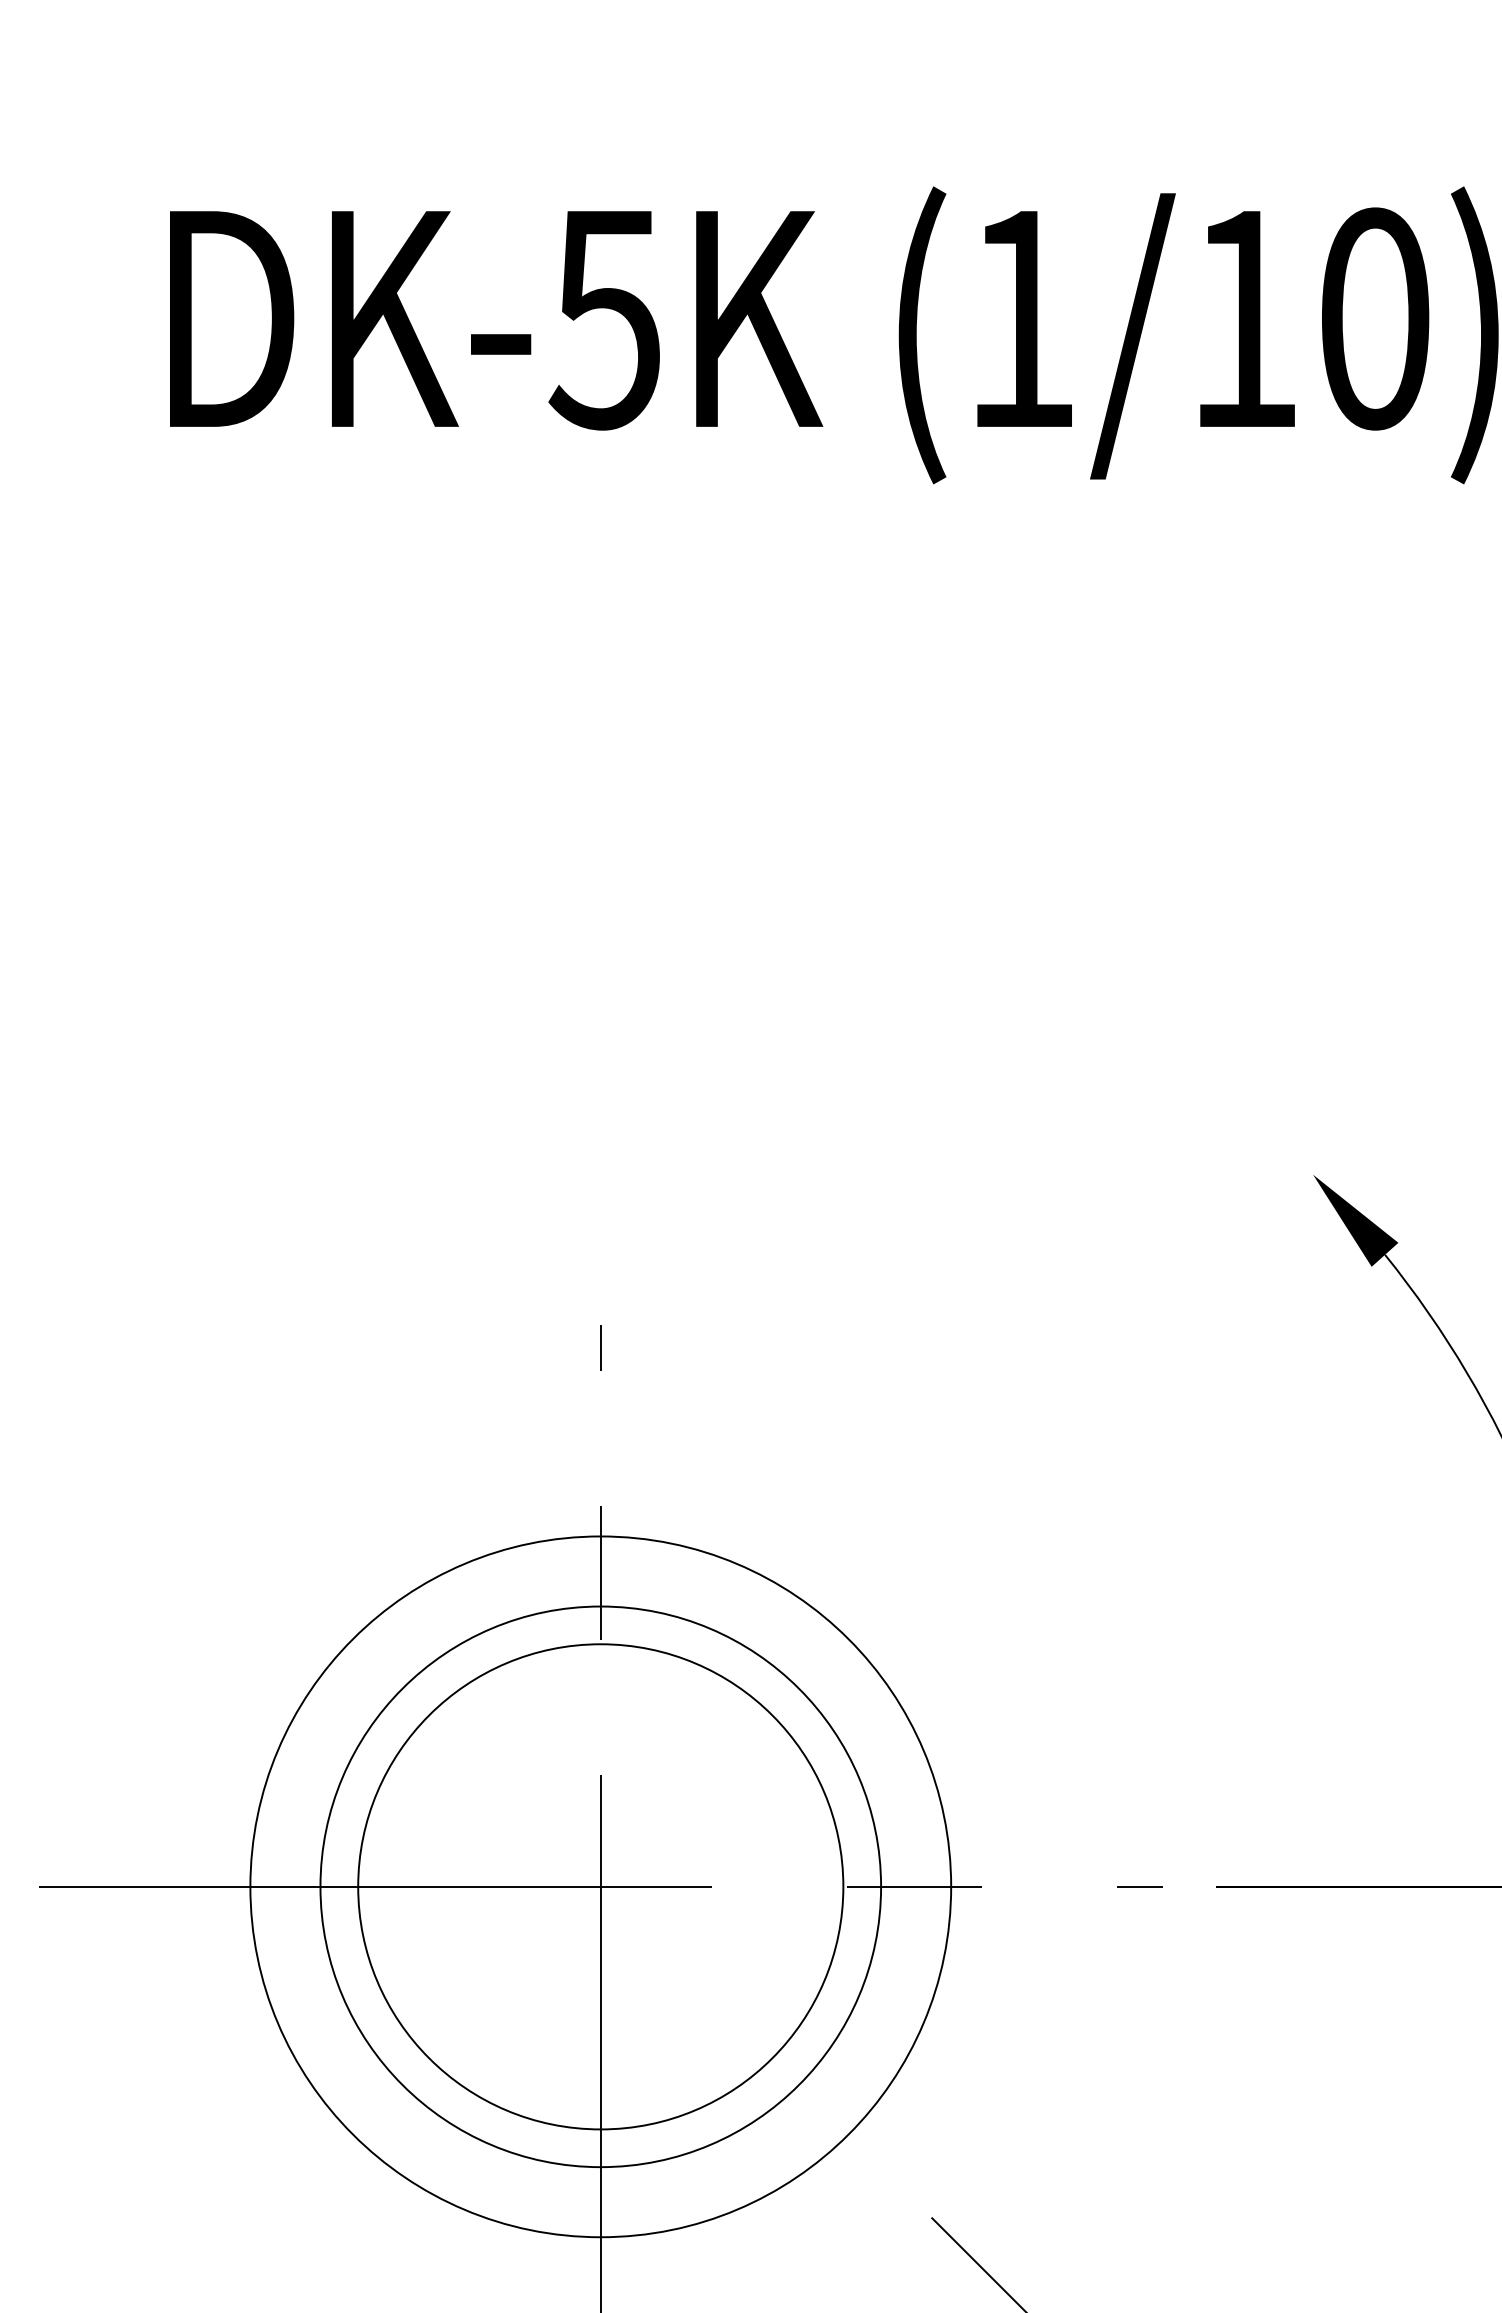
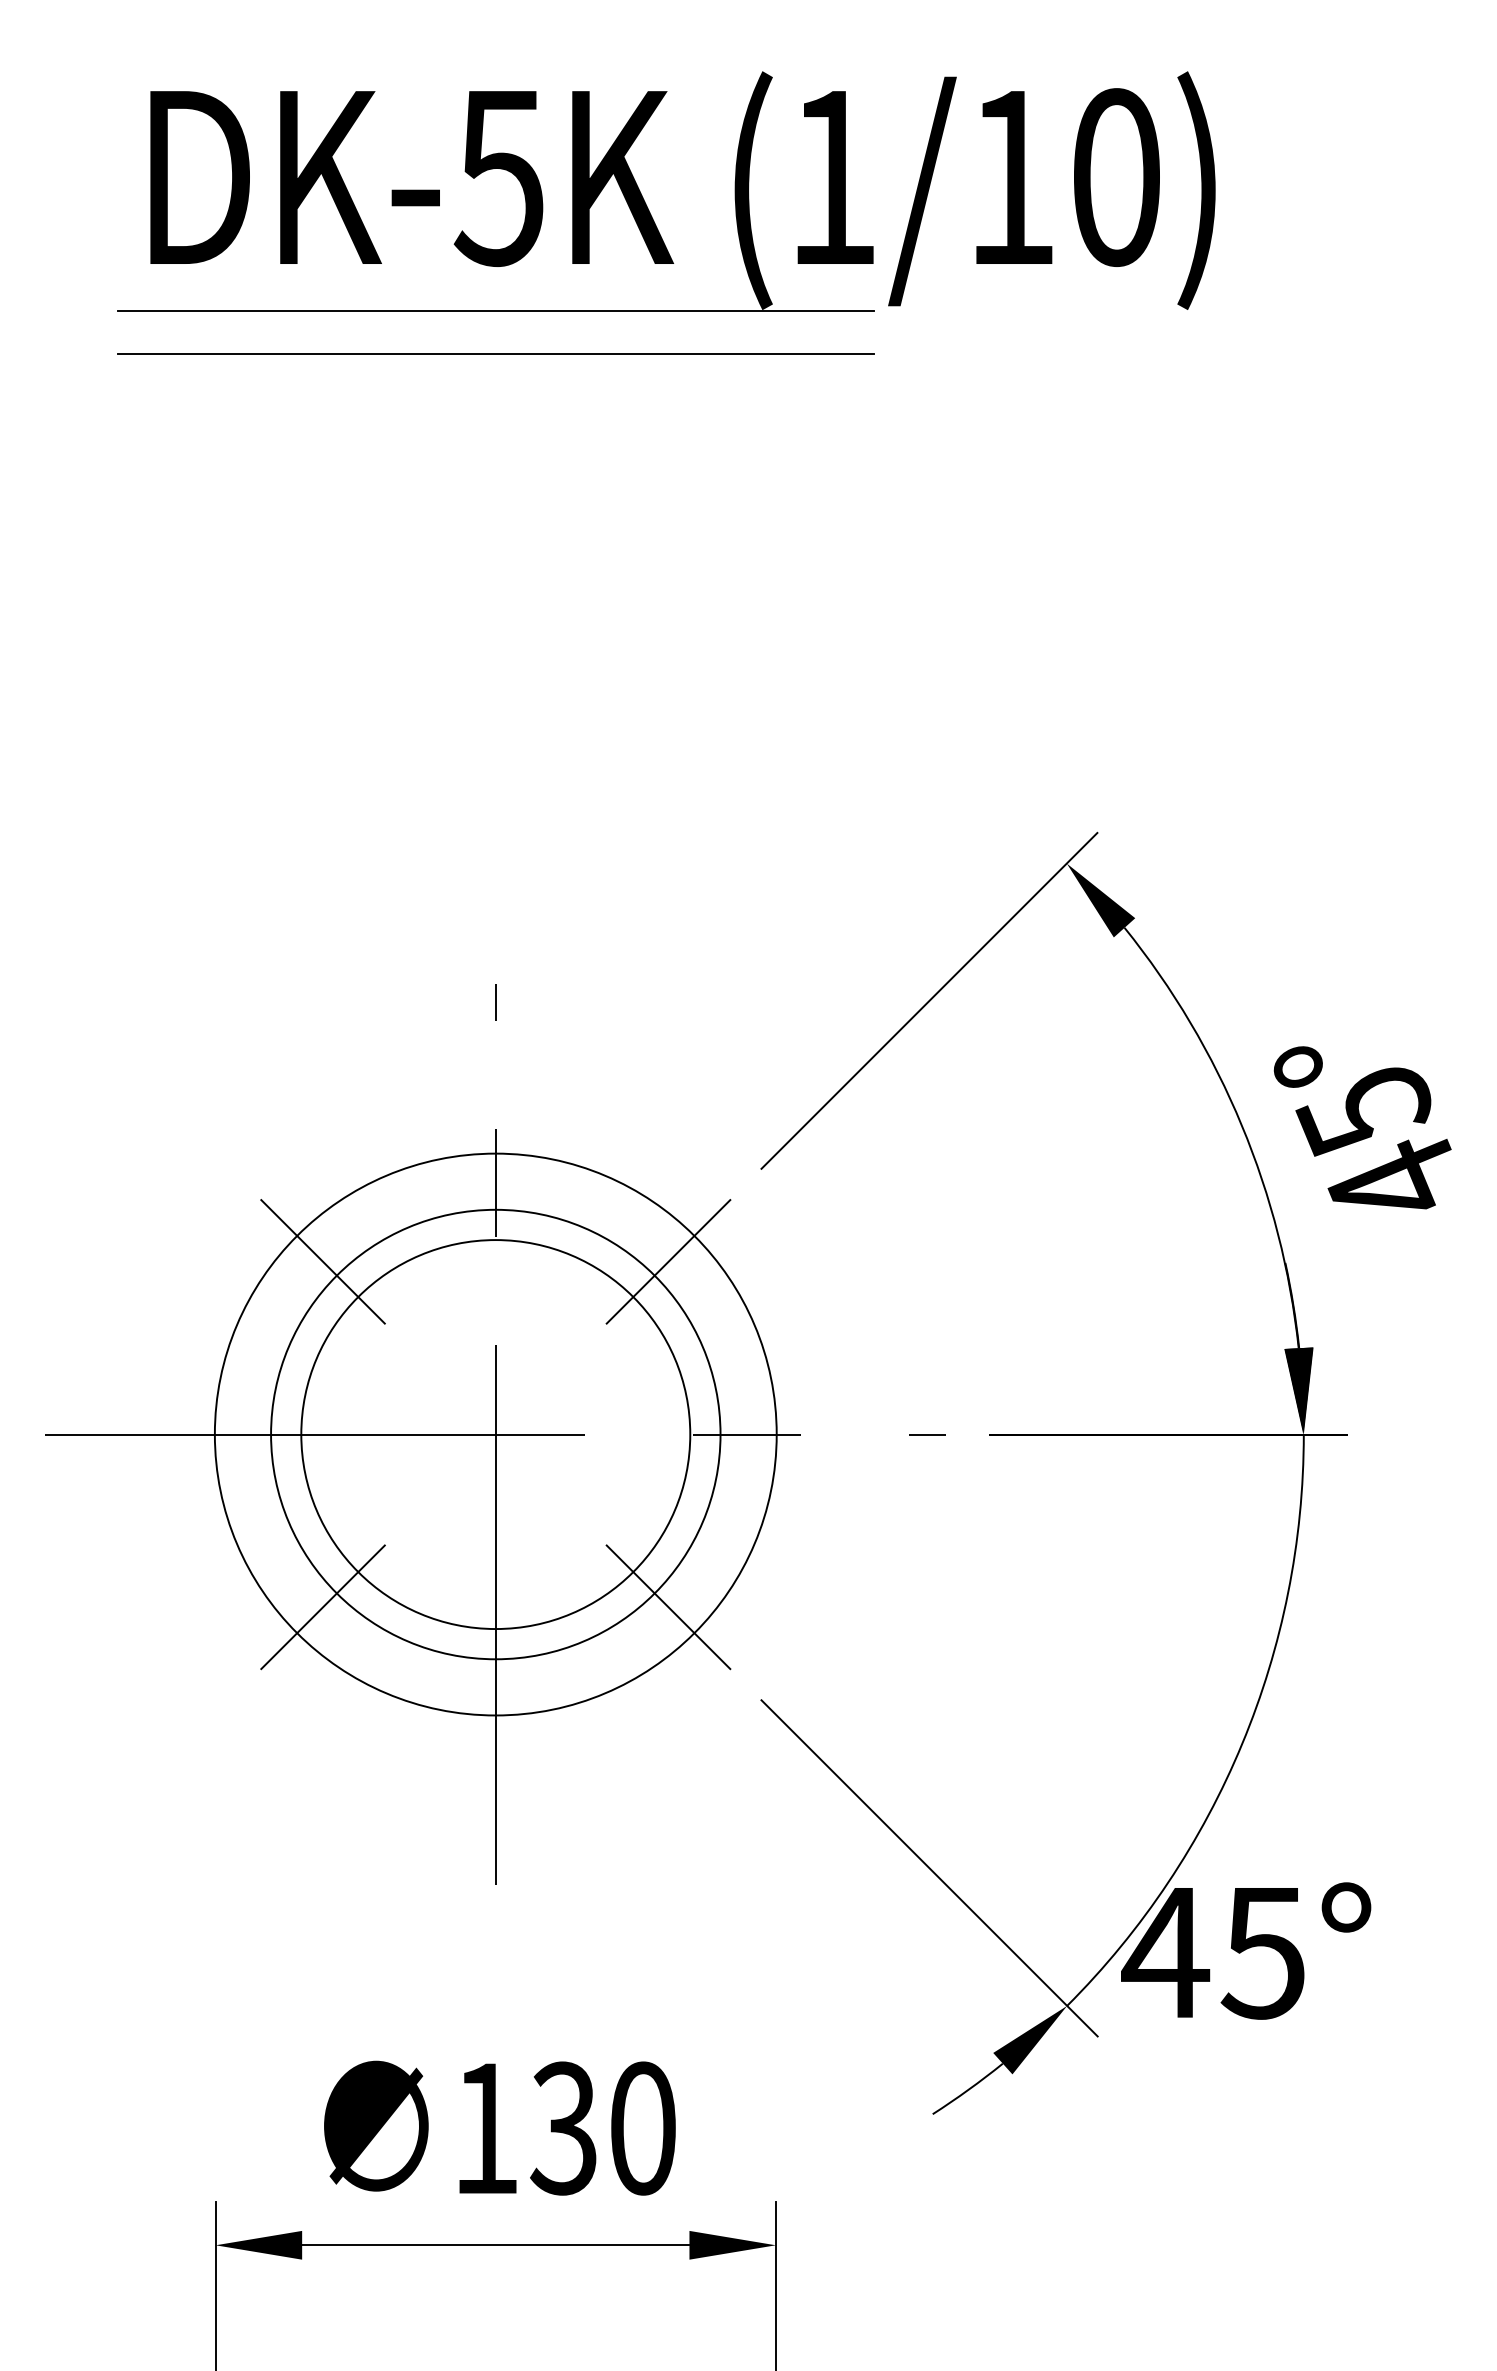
line: (600, 484) -> (495, 310), added
line: (600, 539) -> (495, 354), added
line: (1141, 1345) -> (929, 1000), added
line: (384, 1670) -> (322, 1261), added
line: (816, 1670) -> (668, 1261), added
line: (384, 2101) -> (322, 1606), added
line: (816, 2101) -> (668, 1606), added

